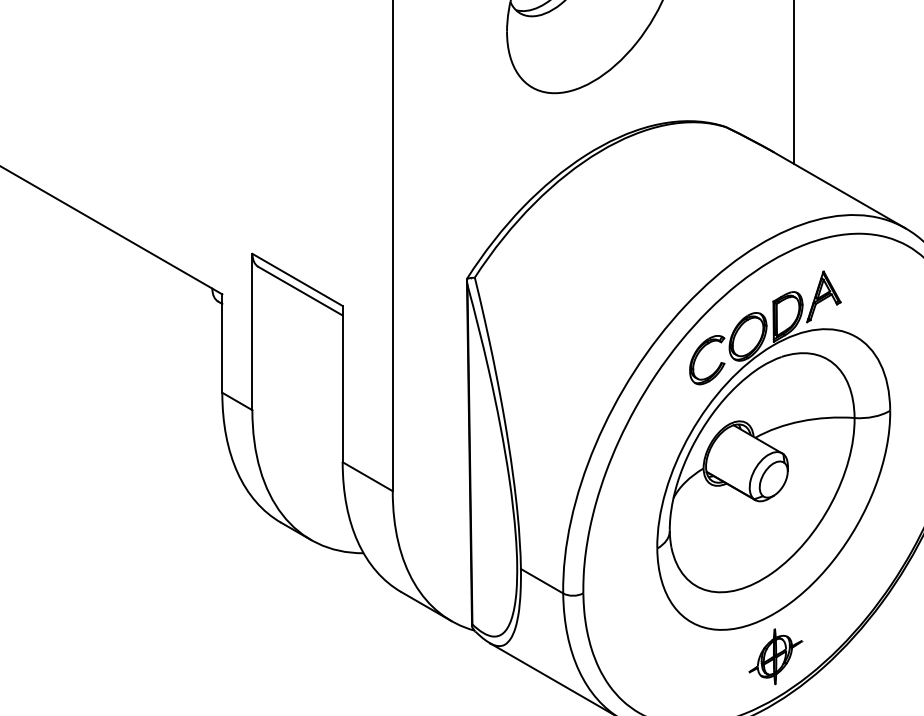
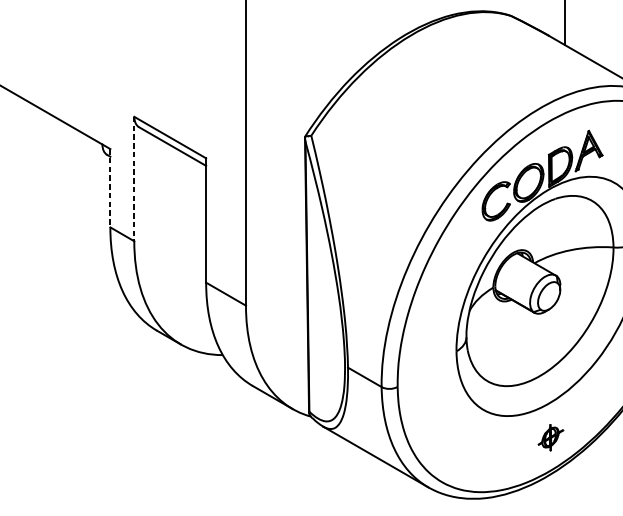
line: (252, 332) -> (134, 179), solid -> dashed
line: (222, 344) -> (110, 188), solid -> dashed
part: (775, 656) -> (550, 437), size x0.6

